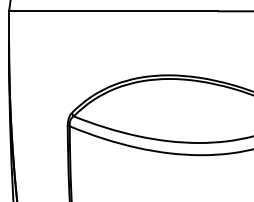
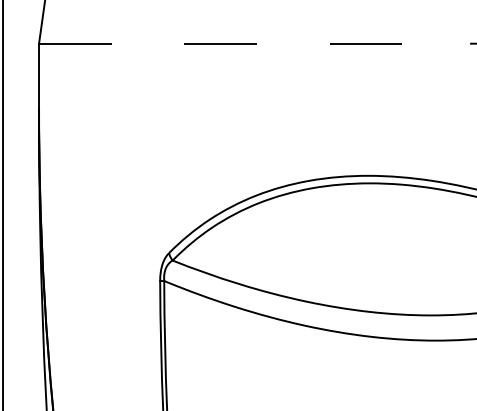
line: (113, 11) -> (254, 44), solid -> dashed

